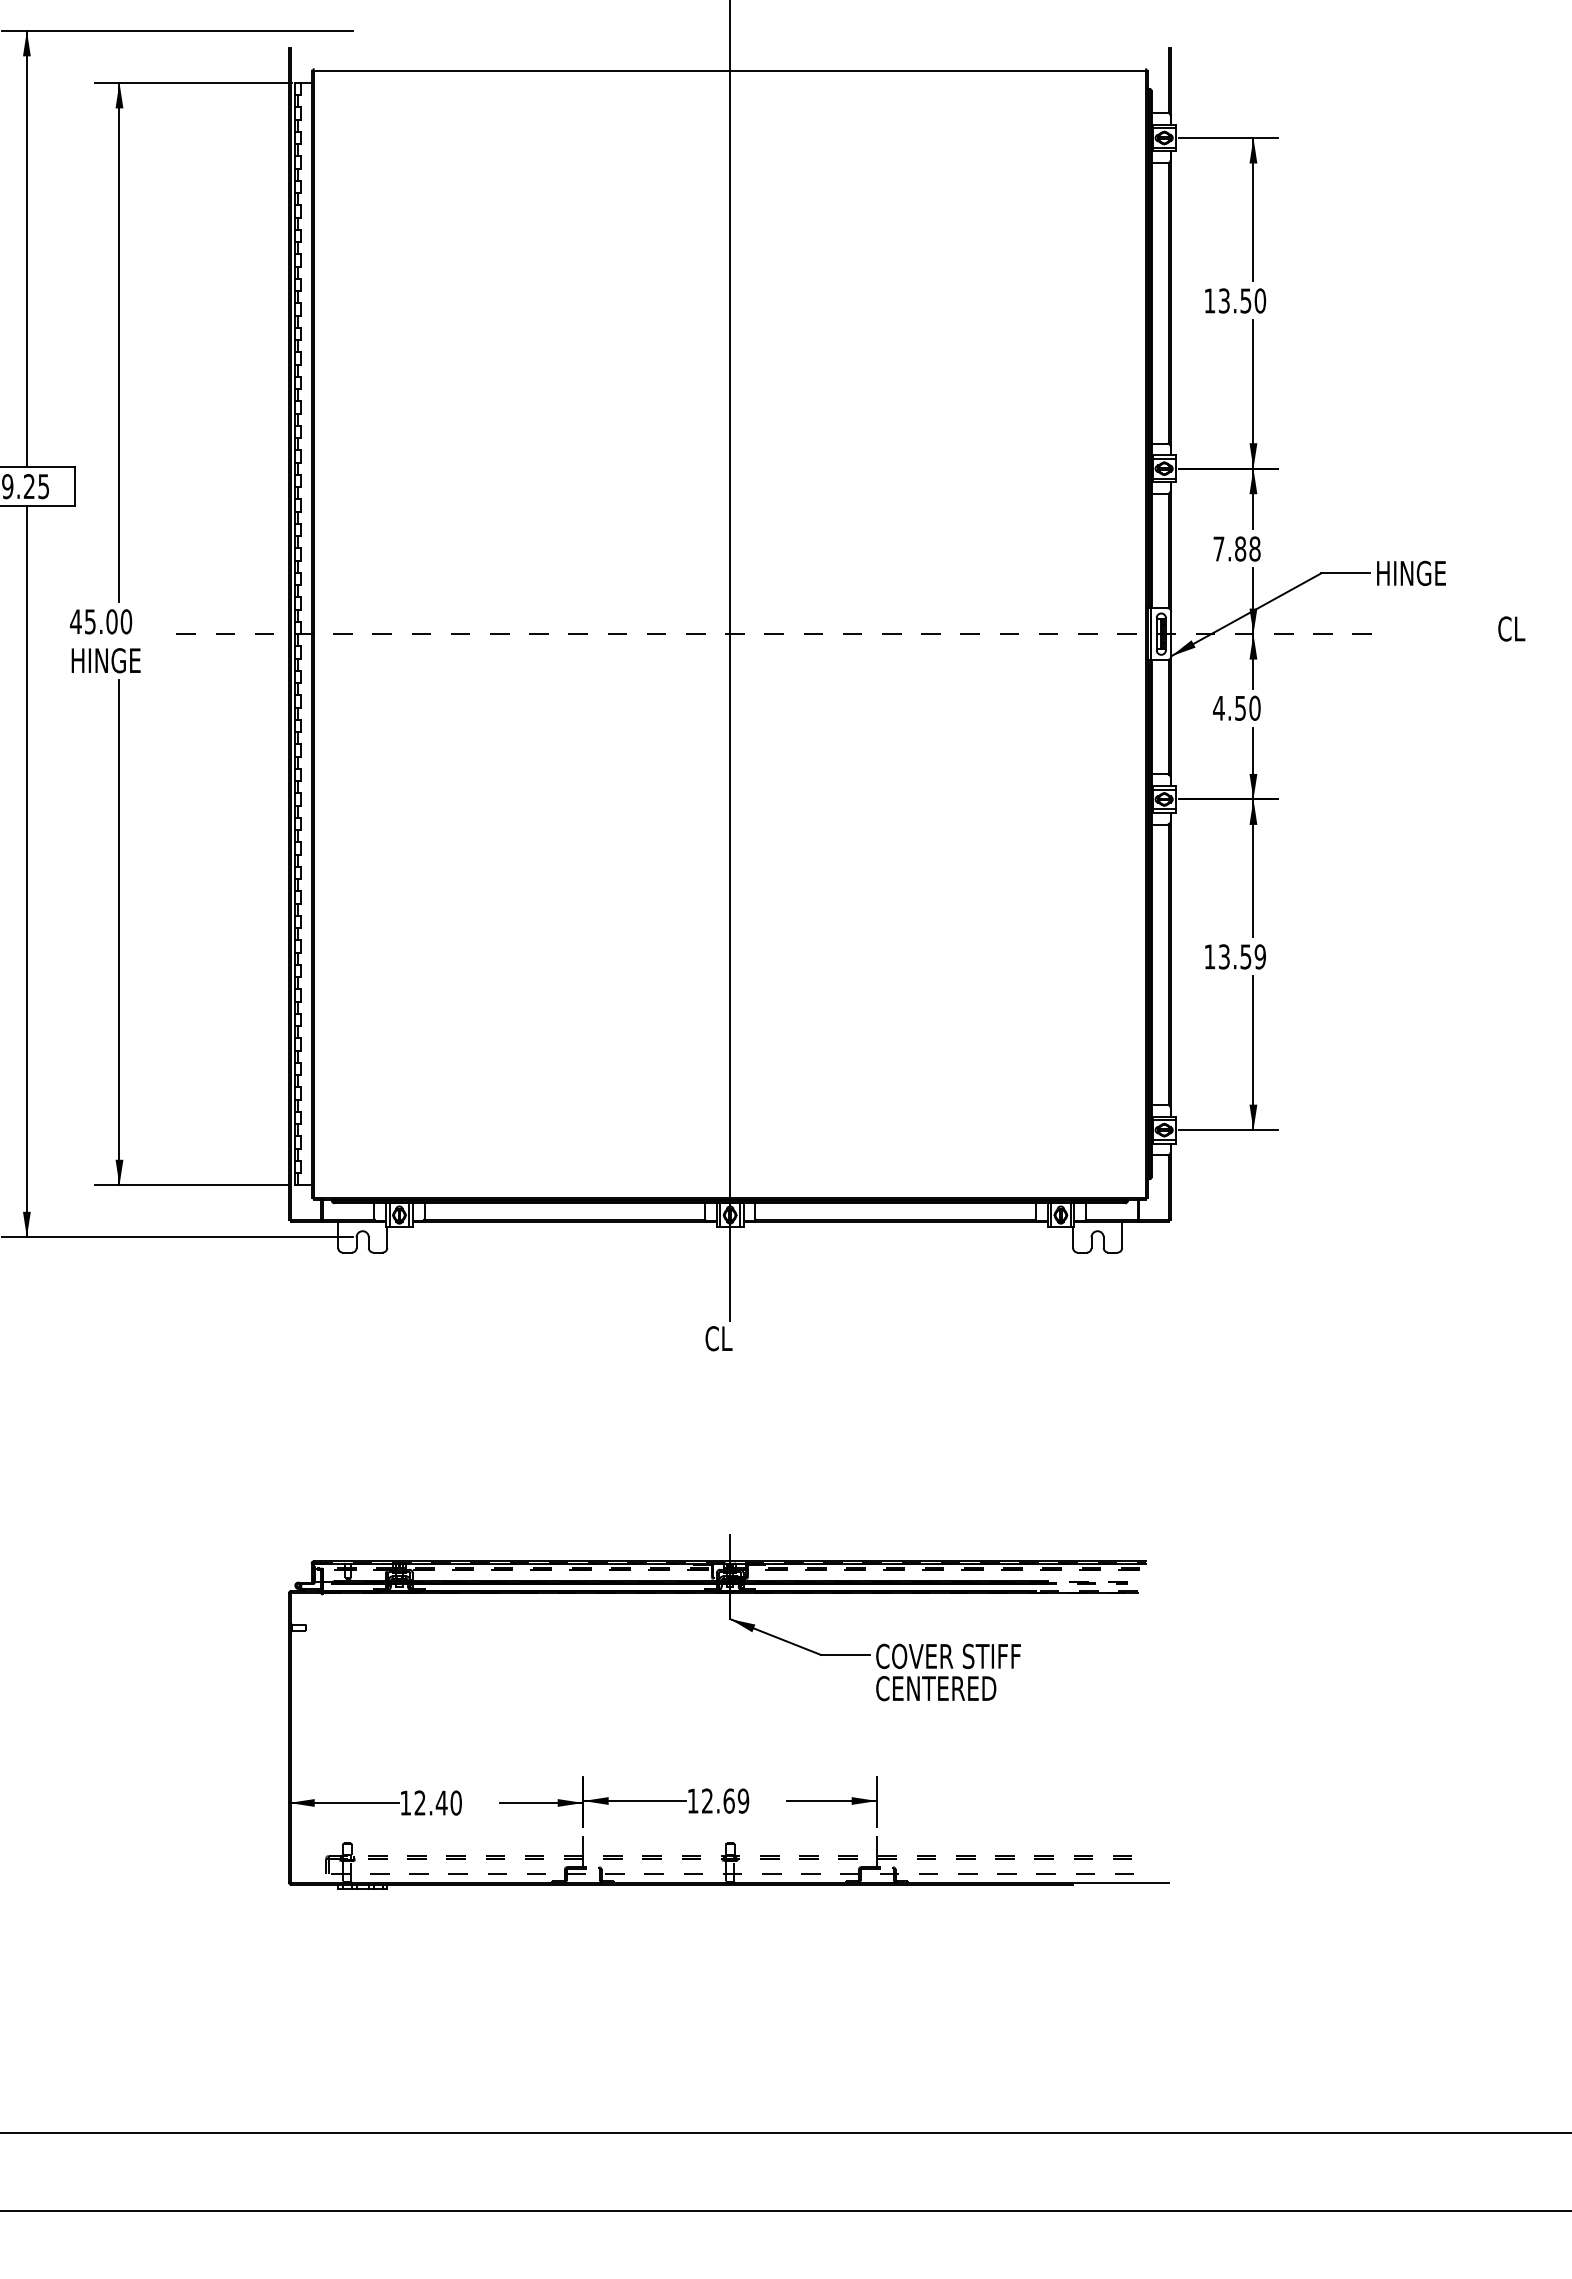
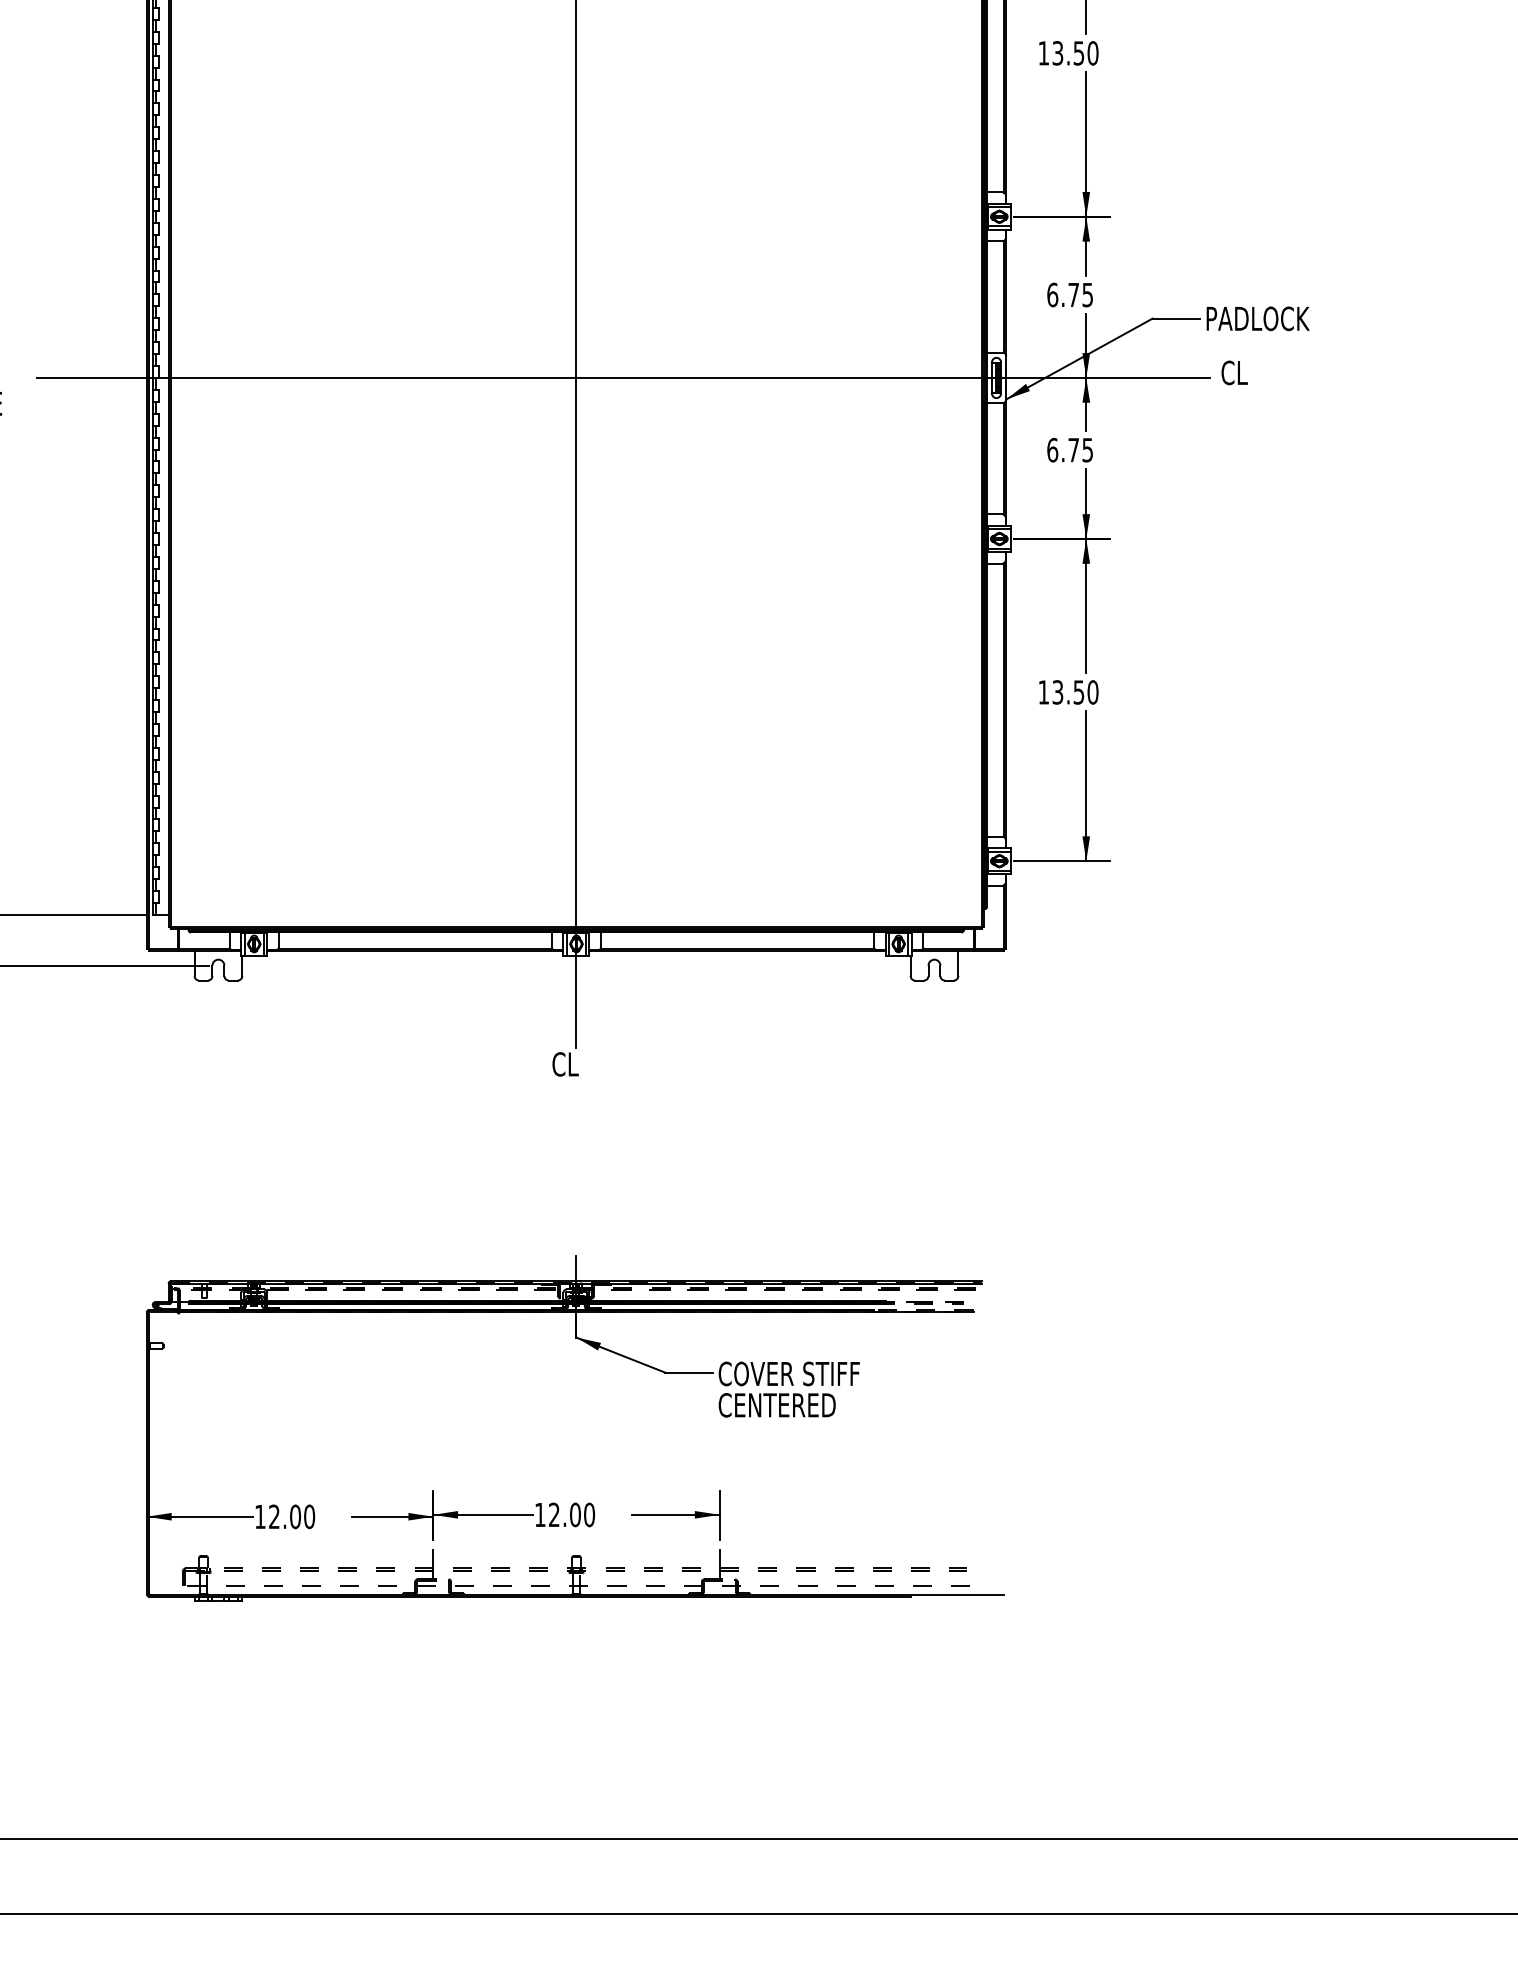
text: (1236, 548) -> (1069, 294), 7.88 -> 6.75
text: (1430, 573) -> (1258, 318), HINGE -> PADLOCK
text: (1511, 628) -> (1234, 372), moved
line: (778, 634) -> (623, 378), dashed -> solid
text: (1236, 707) -> (1069, 449), 4.50 -> 6.75
text: (1260, 956) -> (1093, 692), 13.59 -> 13.50
text: (736, 1800) -> (582, 1514), 12.69 -> 12.00
text: (441, 1802) -> (295, 1516), 12.40 -> 12.00

